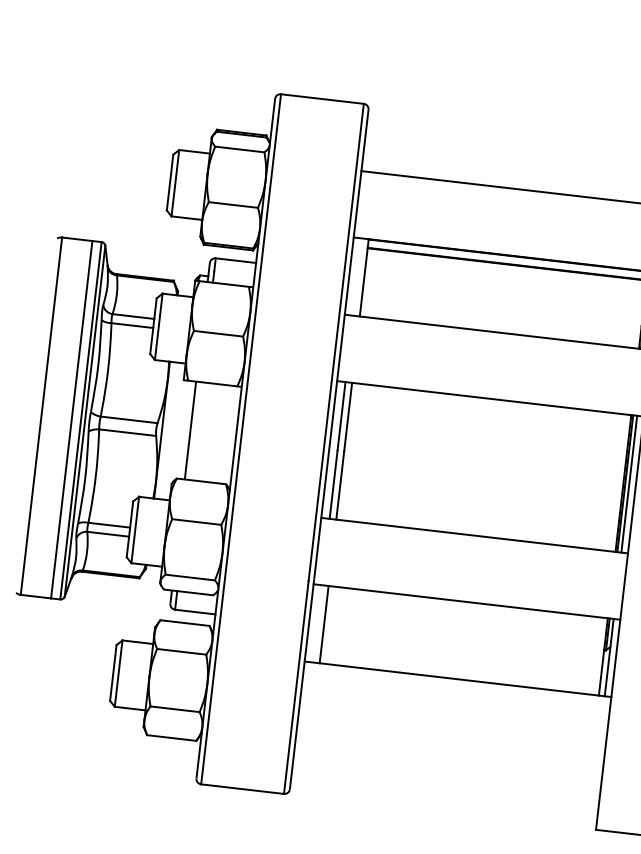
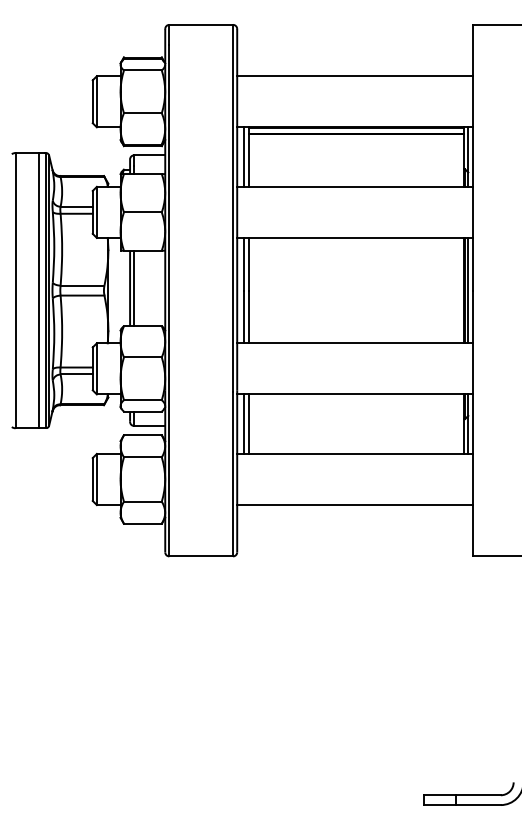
line: (357, 276) -> (243, 156), added
line: (196, 431) -> (134, 288), added
line: (317, 622) -> (243, 423), added
line: (450, 746) -> (355, 505), added

